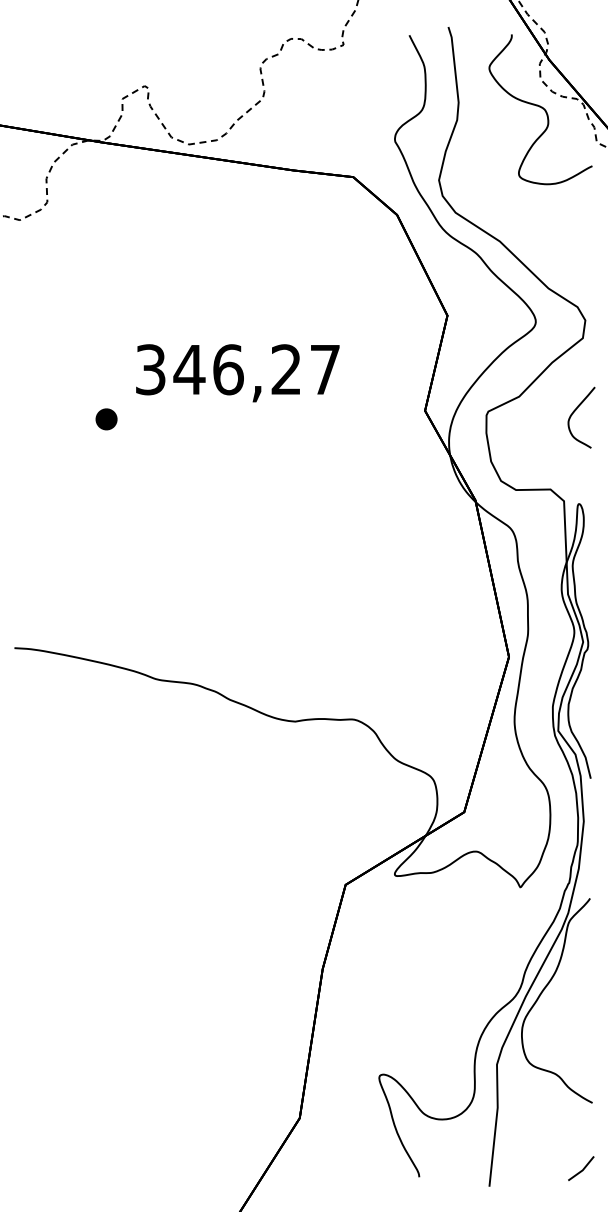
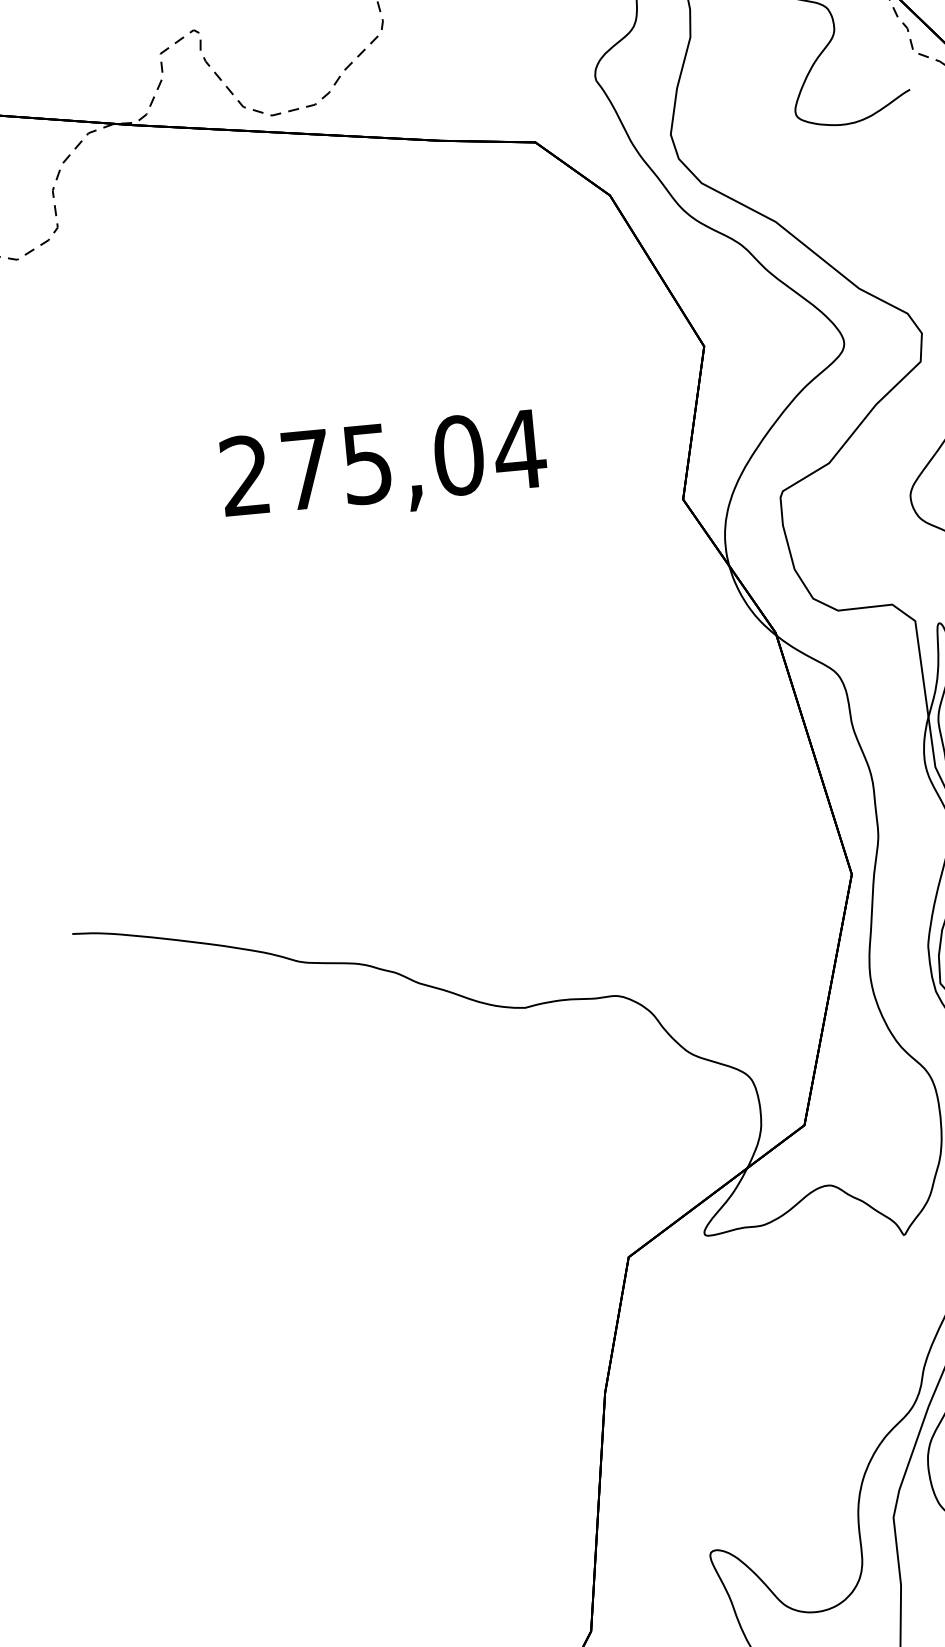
text: (238, 369) -> (383, 462), 346,27 -> 275,04
part: (106, 419) -> (183, 560), removed

